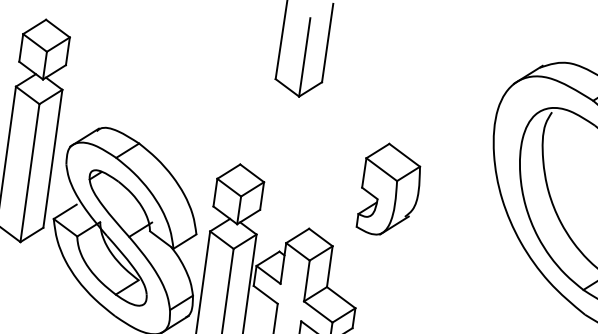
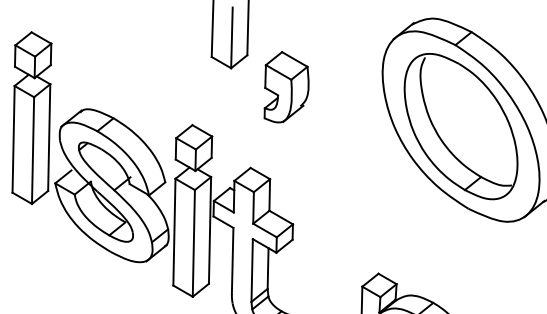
part: (389, 190) -> (286, 87), moved

